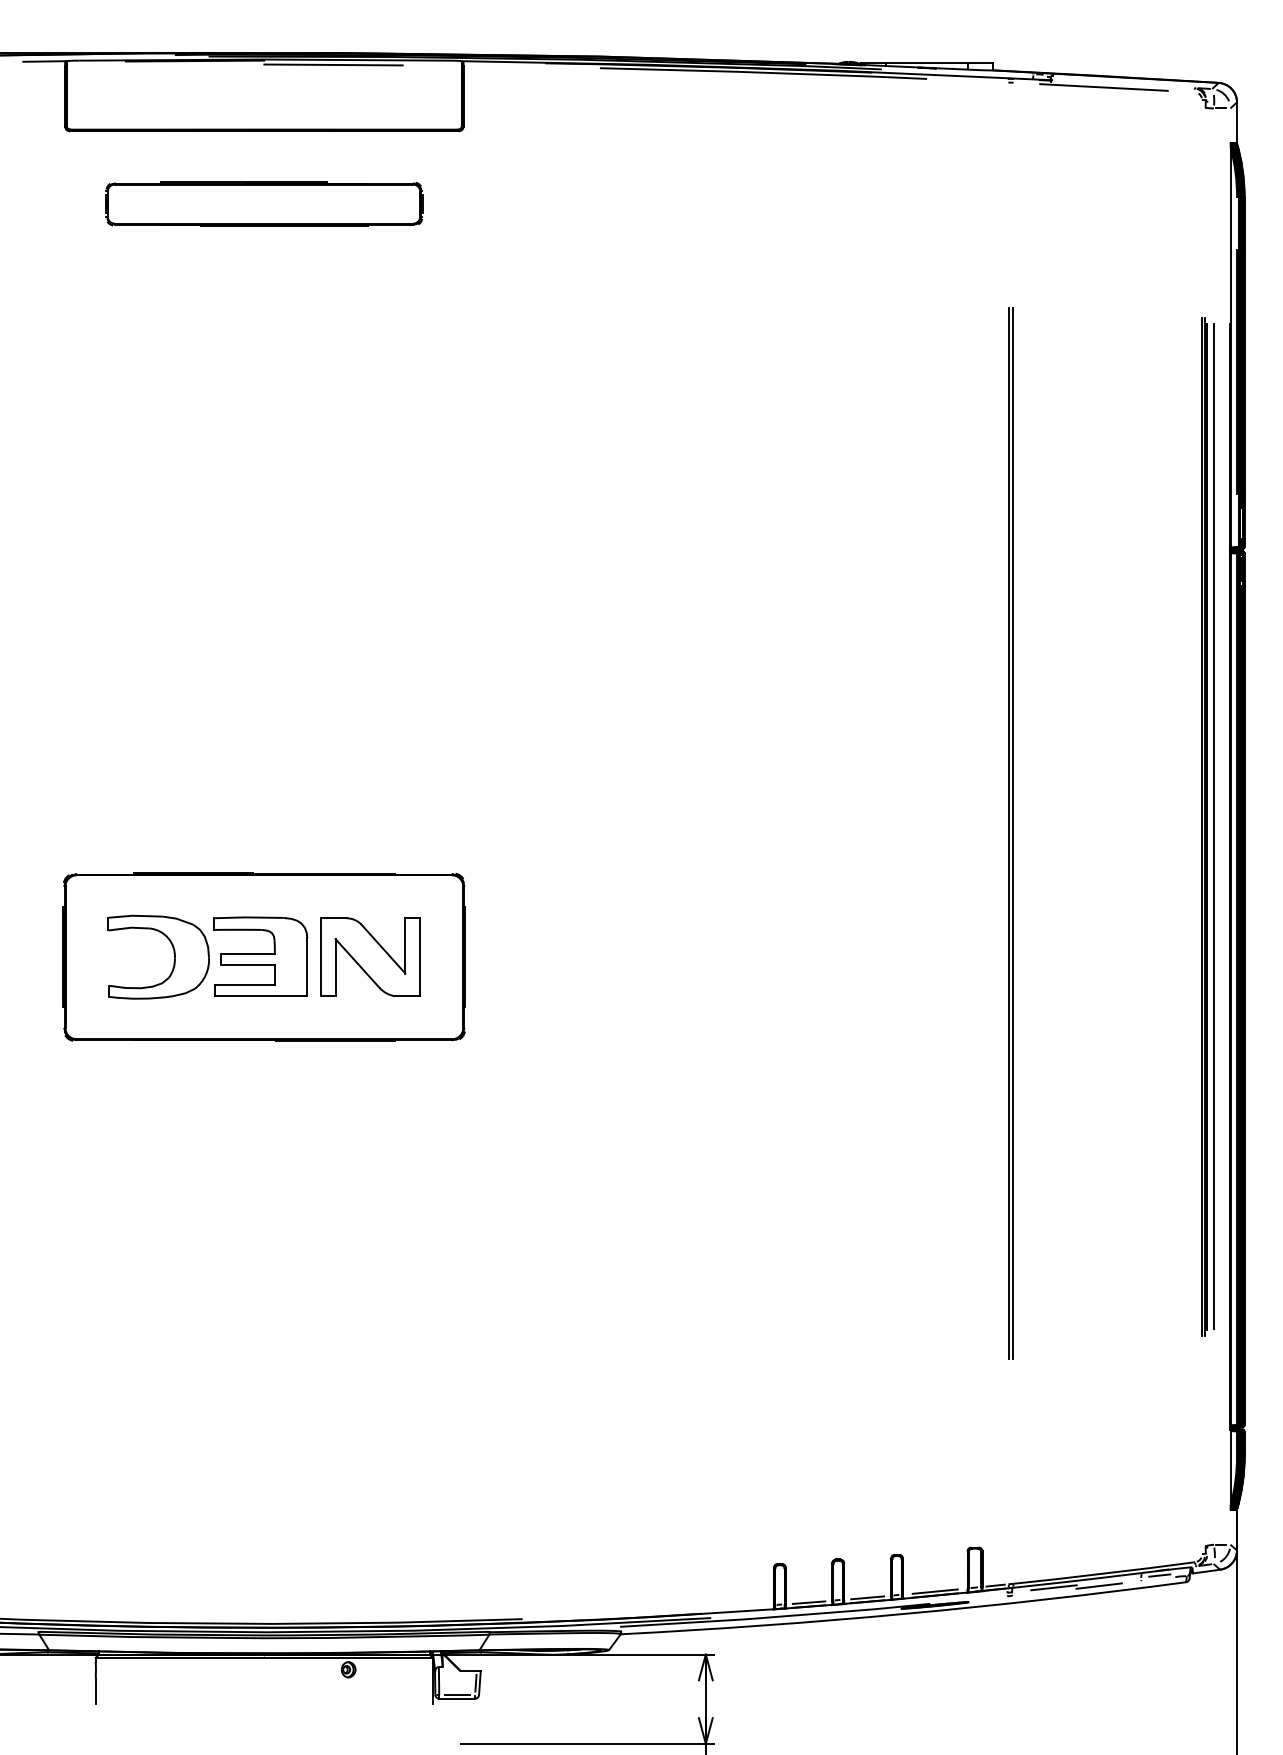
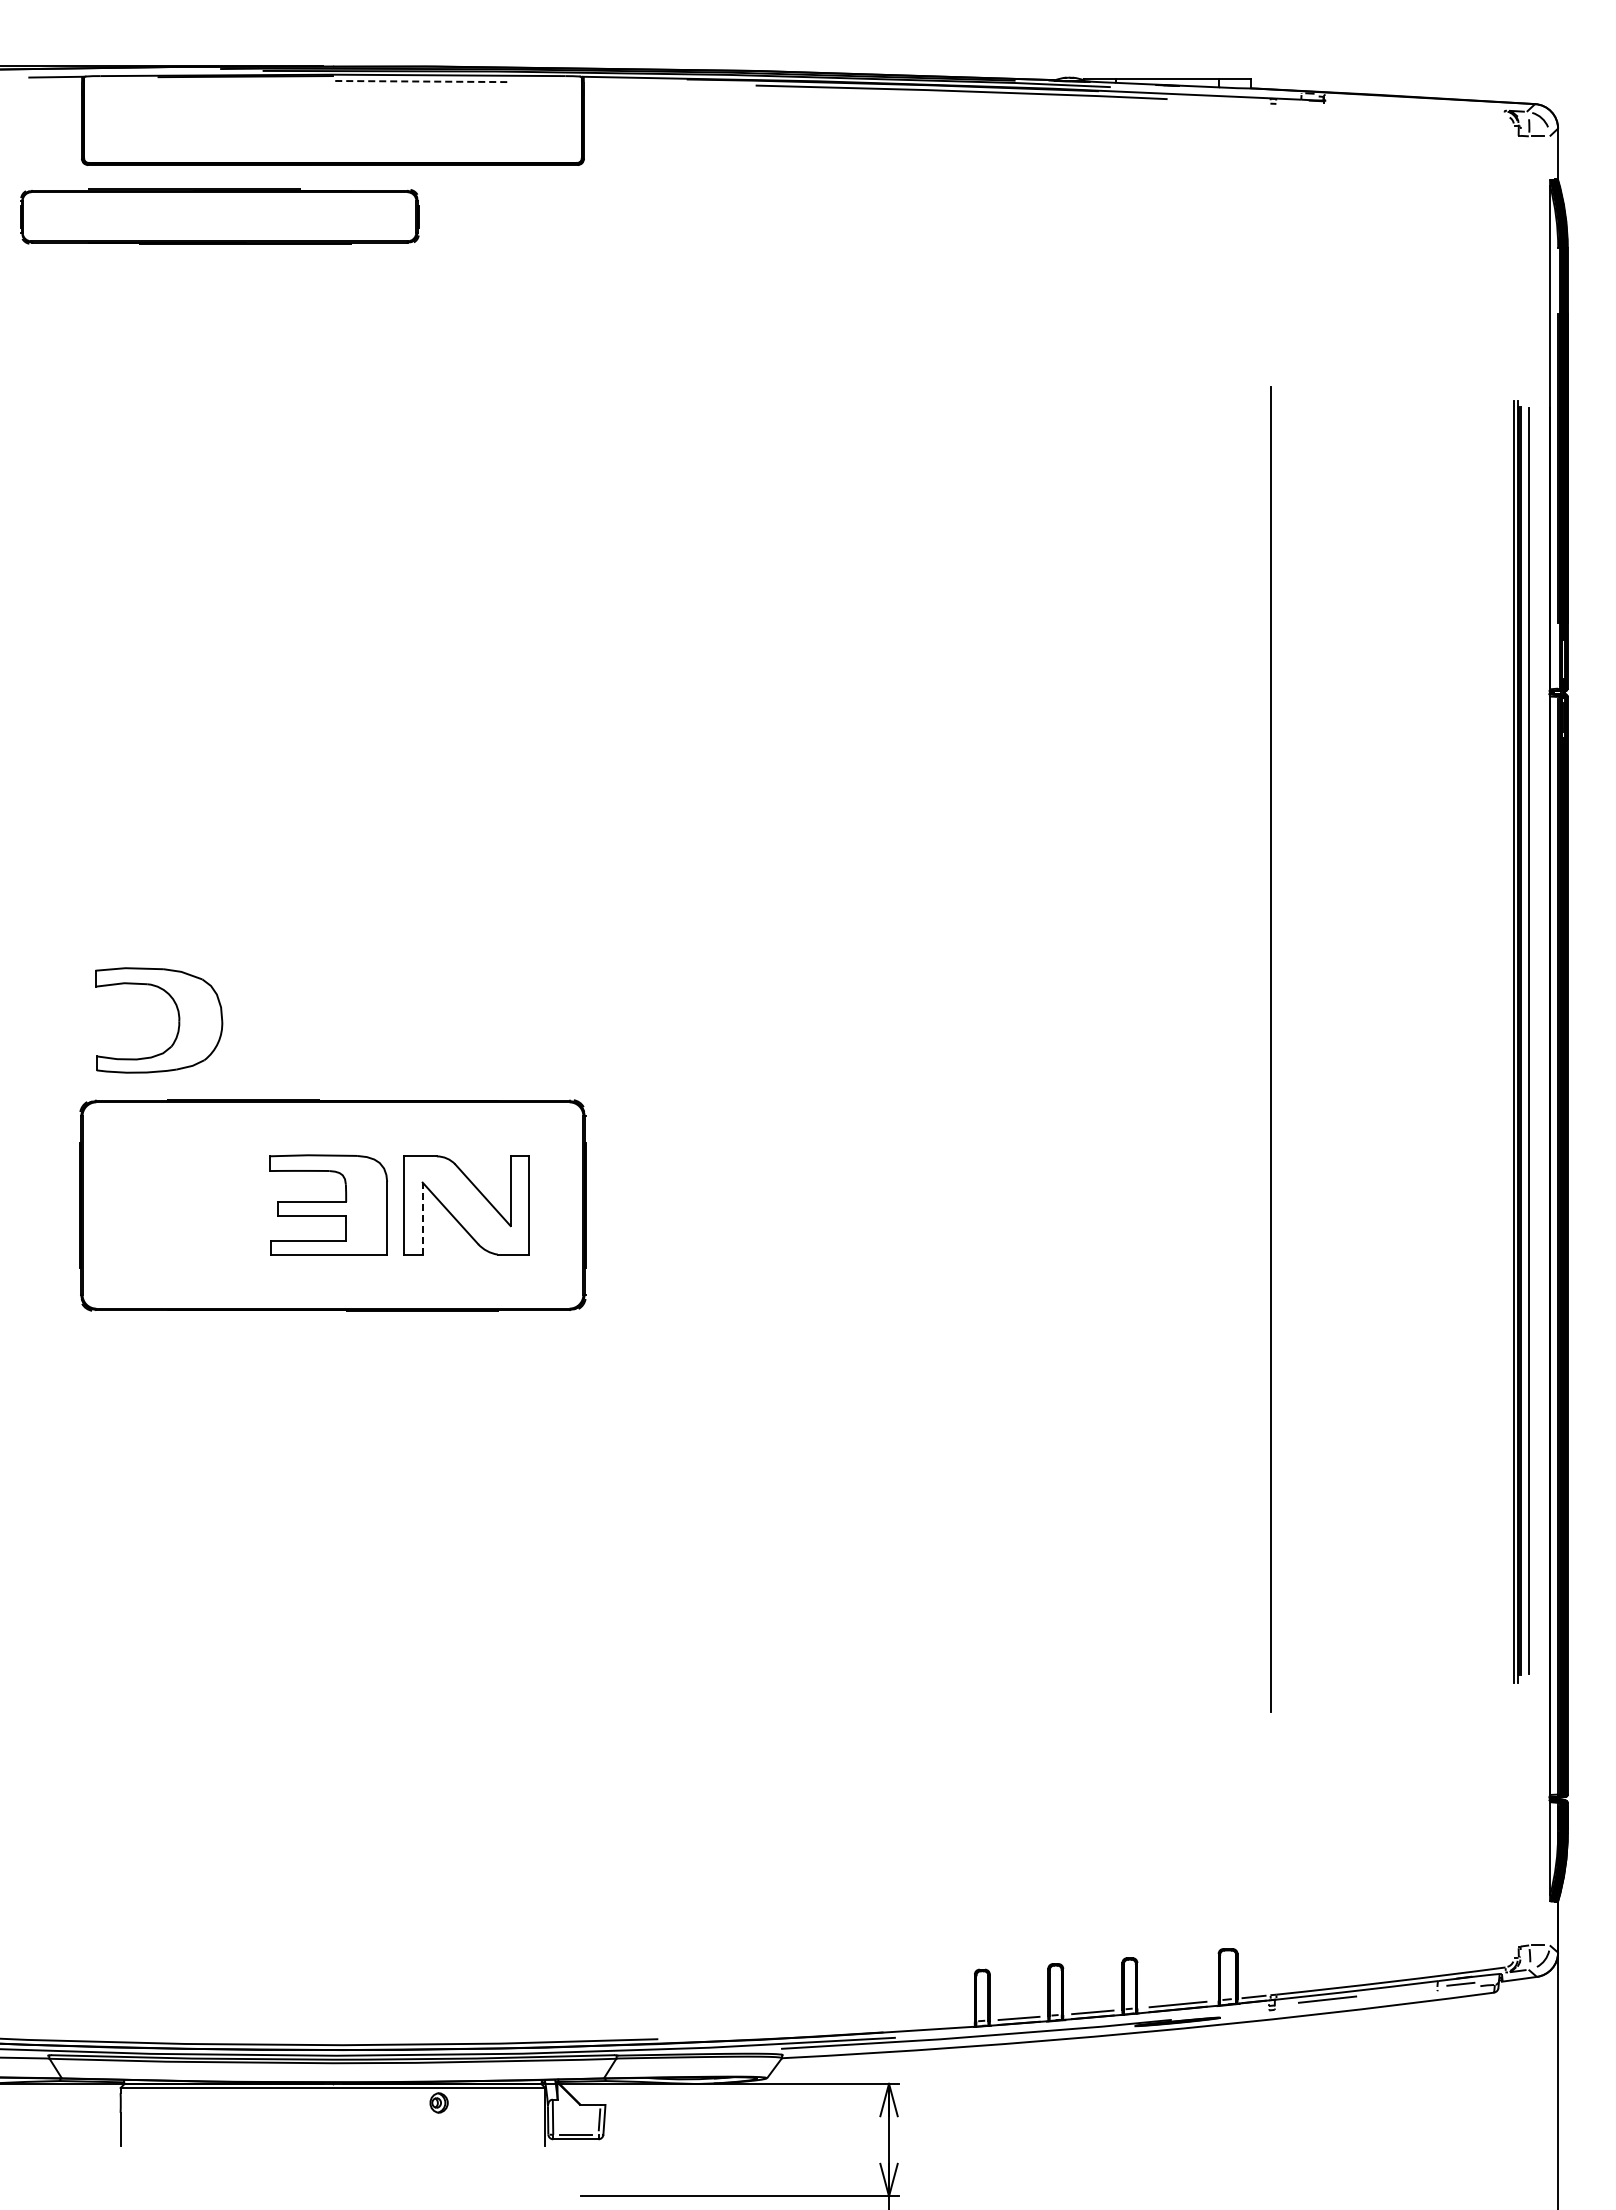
line: (333, 64) -> (419, 81), solid -> dashed
line: (1103, 87) -> (1390, 109), removed
part: (264, 203) -> (219, 216), moved
line: (1013, 833) -> (1276, 1049), removed
part: (174, 957) -> (178, 1020), moved
line: (335, 967) -> (422, 1218), solid -> dashed
line: (1099, 1586) -> (1384, 1997), removed

